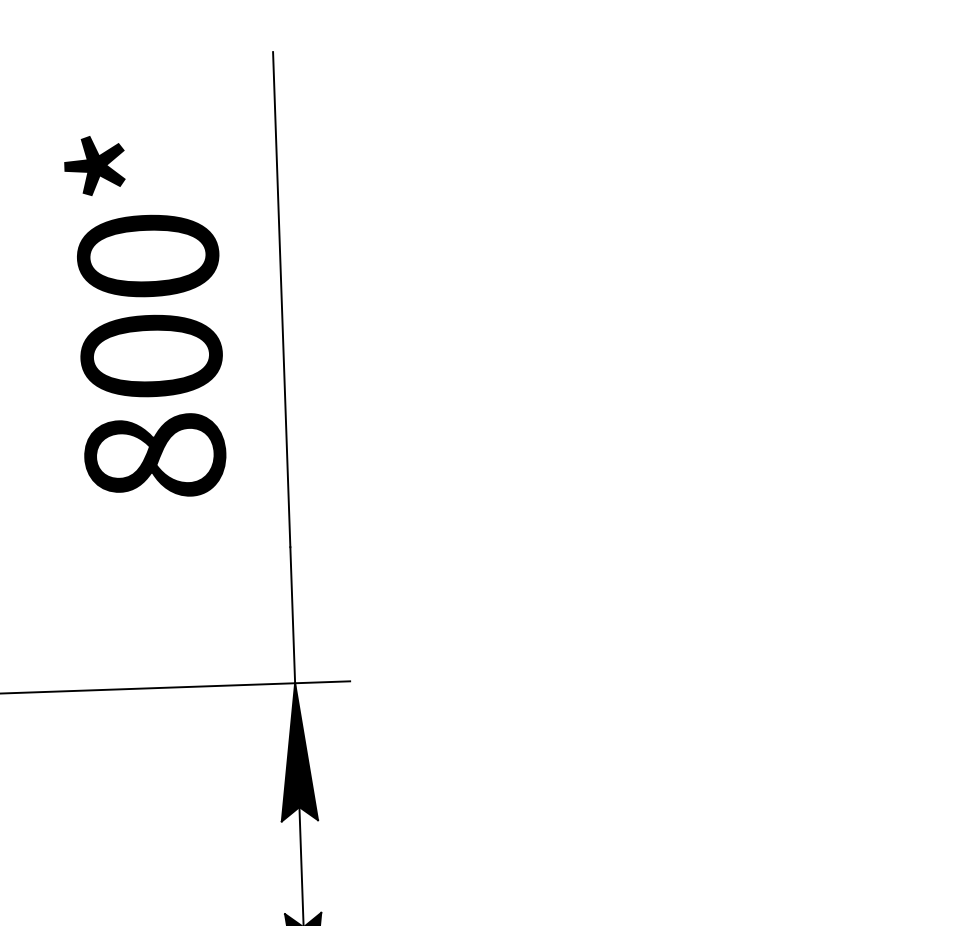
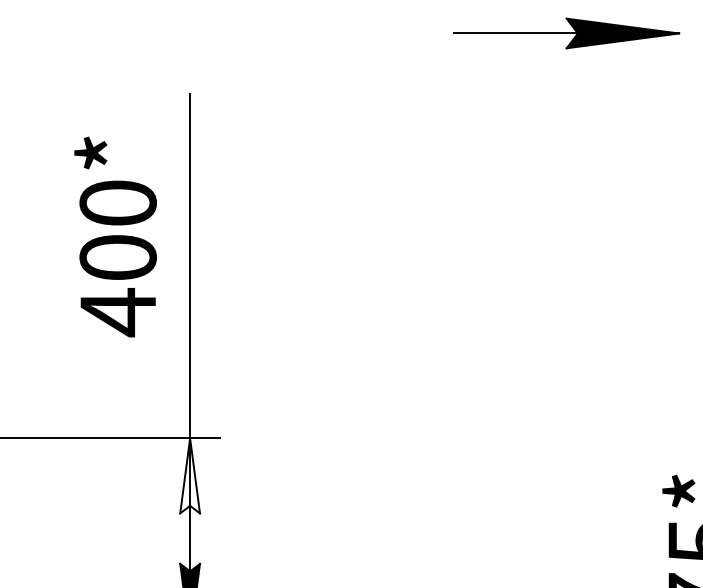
text: (153, 456) -> (117, 312), 800* -> 400*
fill: (296, 751) -> (189, 475), removed

